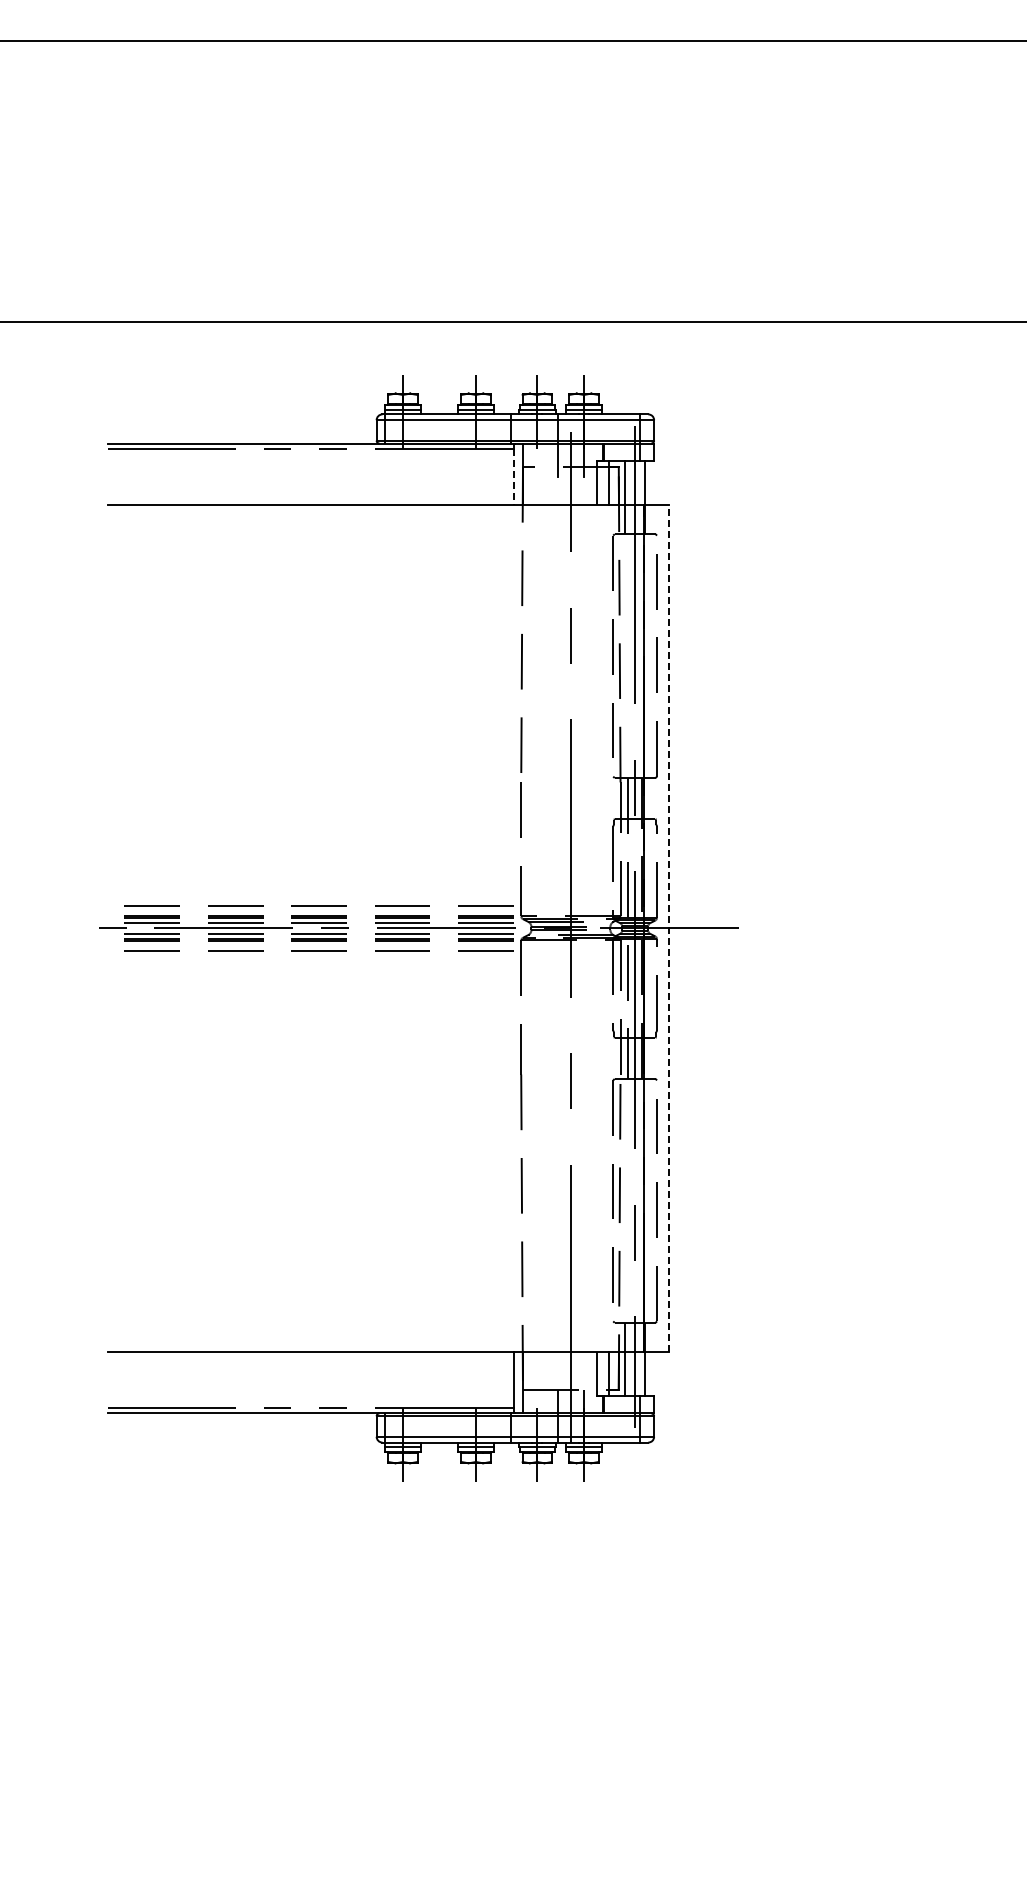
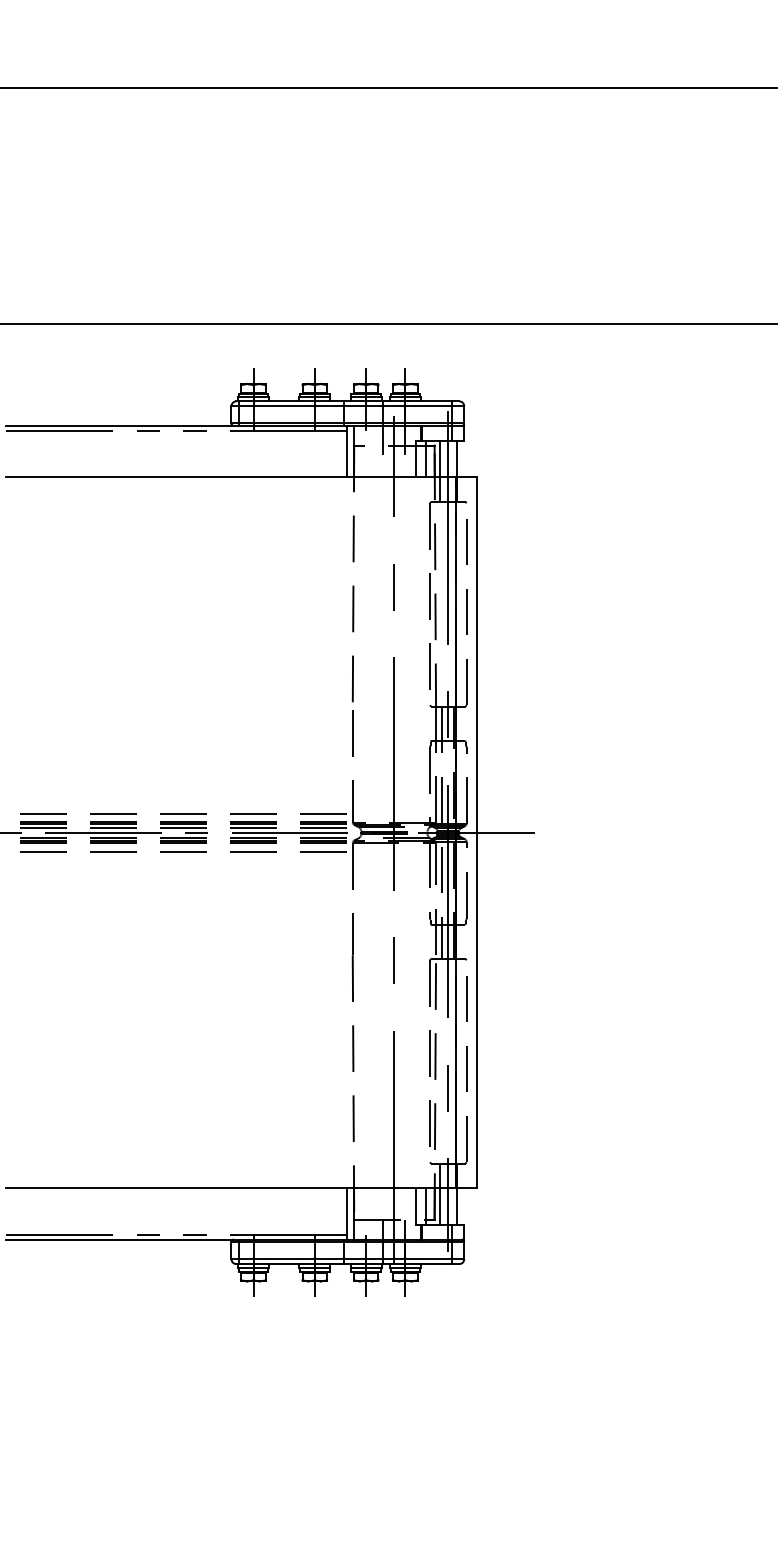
line: (513, 477) -> (346, 454), dashed -> solid
line: (668, 928) -> (476, 832), dashed -> solid

